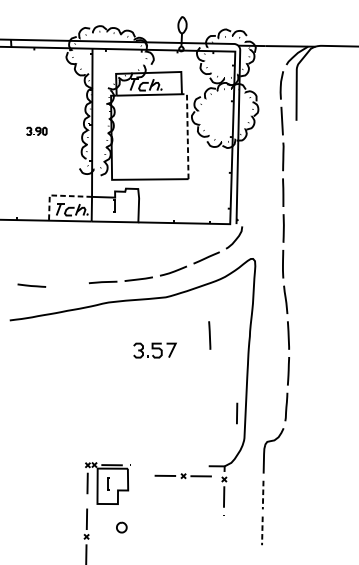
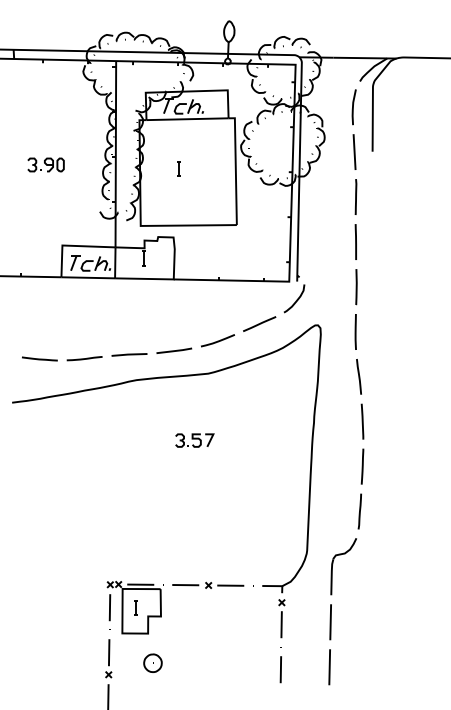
part: (36, 130) -> (45, 164), size x1.43
line: (187, 133) -> (235, 167), dashed -> solid
line: (142, 134) -> (178, 168), added
line: (57, 195) -> (72, 245), dashed -> solid
line: (67, 285) -> (84, 358), added
line: (209, 335) -> (263, 421), removed
part: (154, 350) -> (194, 440), size x0.71
line: (236, 413) -> (280, 669), moved
part: (183, 475) -> (208, 584), moved
line: (263, 495) -> (330, 622), dashed -> solid
part: (121, 527) -> (152, 662), size x1.43
line: (262, 531) -> (329, 667), dashed -> solid

